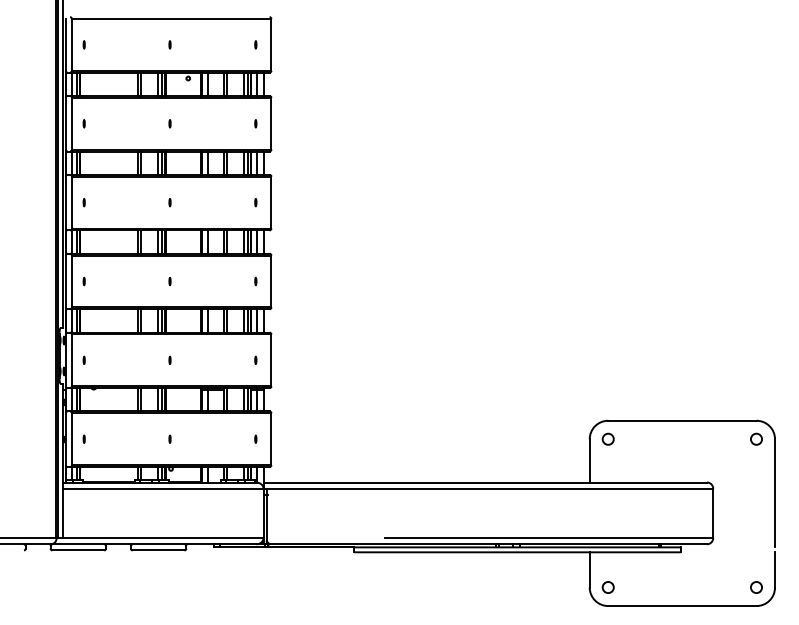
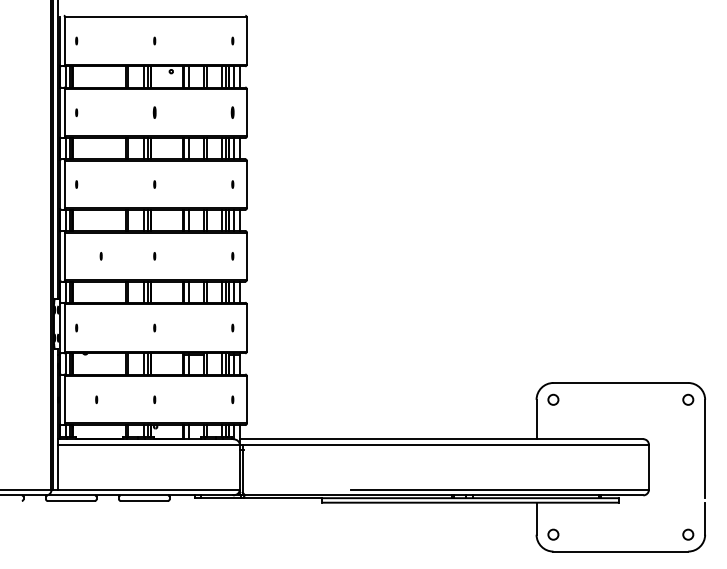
part: (169, 123) -> (154, 112), size x1.6
part: (255, 123) -> (232, 112), size x1.6
part: (83, 281) -> (100, 256), moved
part: (83, 438) -> (96, 399), moved

